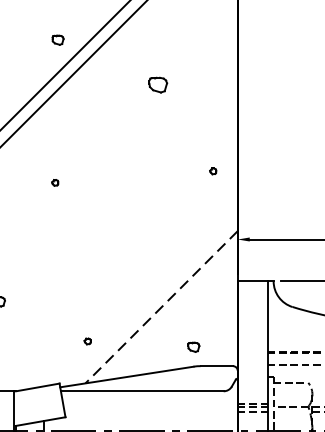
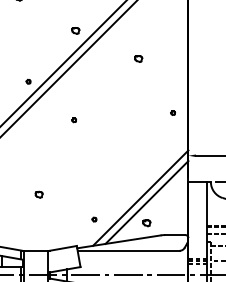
part: (158, 84) -> (138, 58), size x0.62
line: (161, 307) -> (140, 198), dashed -> solid
line: (170, 314) -> (146, 202), added
part: (193, 347) -> (146, 223), moved

